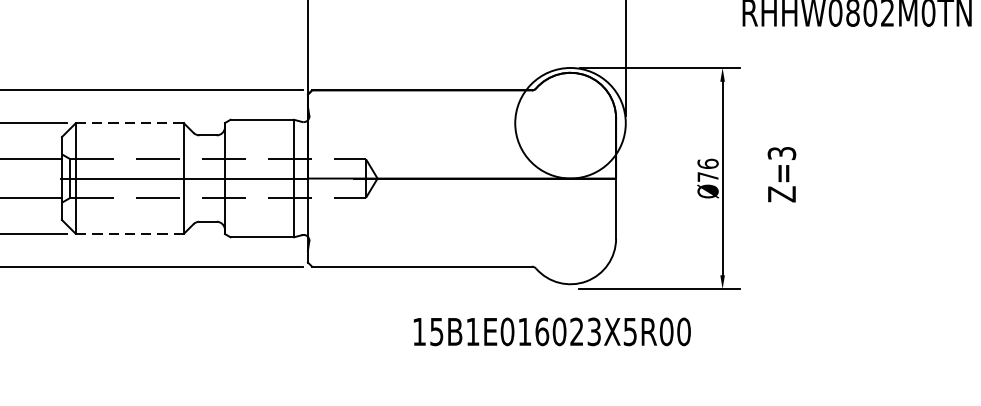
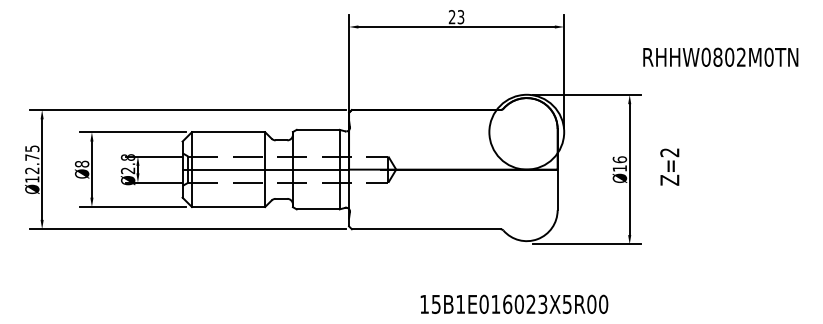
line: (129, 123) -> (228, 132), dashed -> solid
text: (781, 153) -> (669, 152), Z=3 -> Z=2
text: (707, 176) -> (619, 168), Ø76 -> Ø16
line: (129, 234) -> (228, 207), dashed -> solid
text: (552, 330) -> (514, 303), moved

